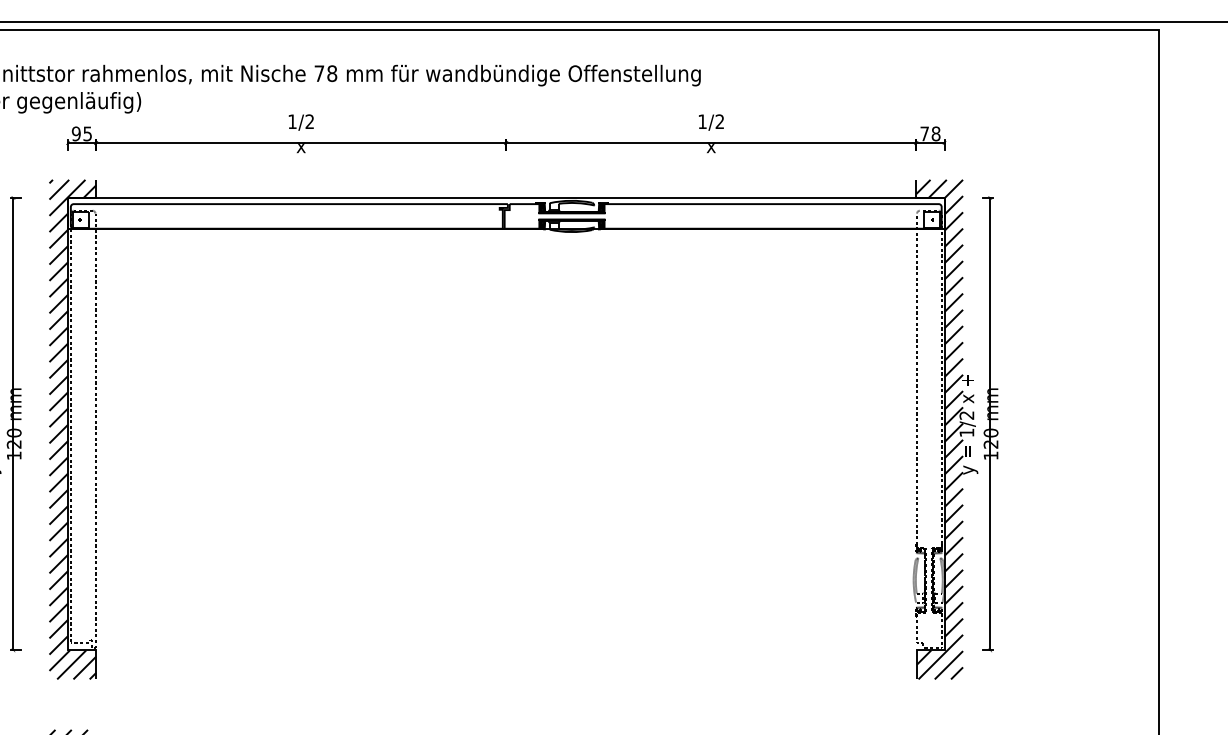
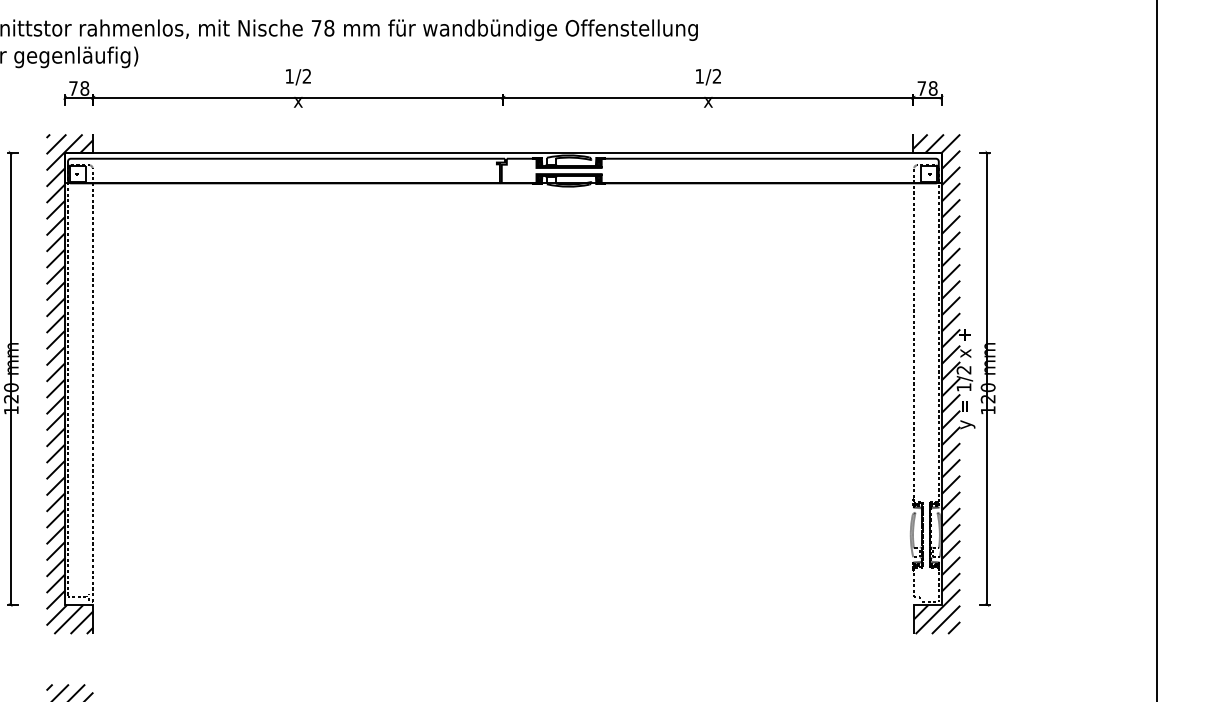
text: (81, 133) -> (78, 88), 95 -> 78

